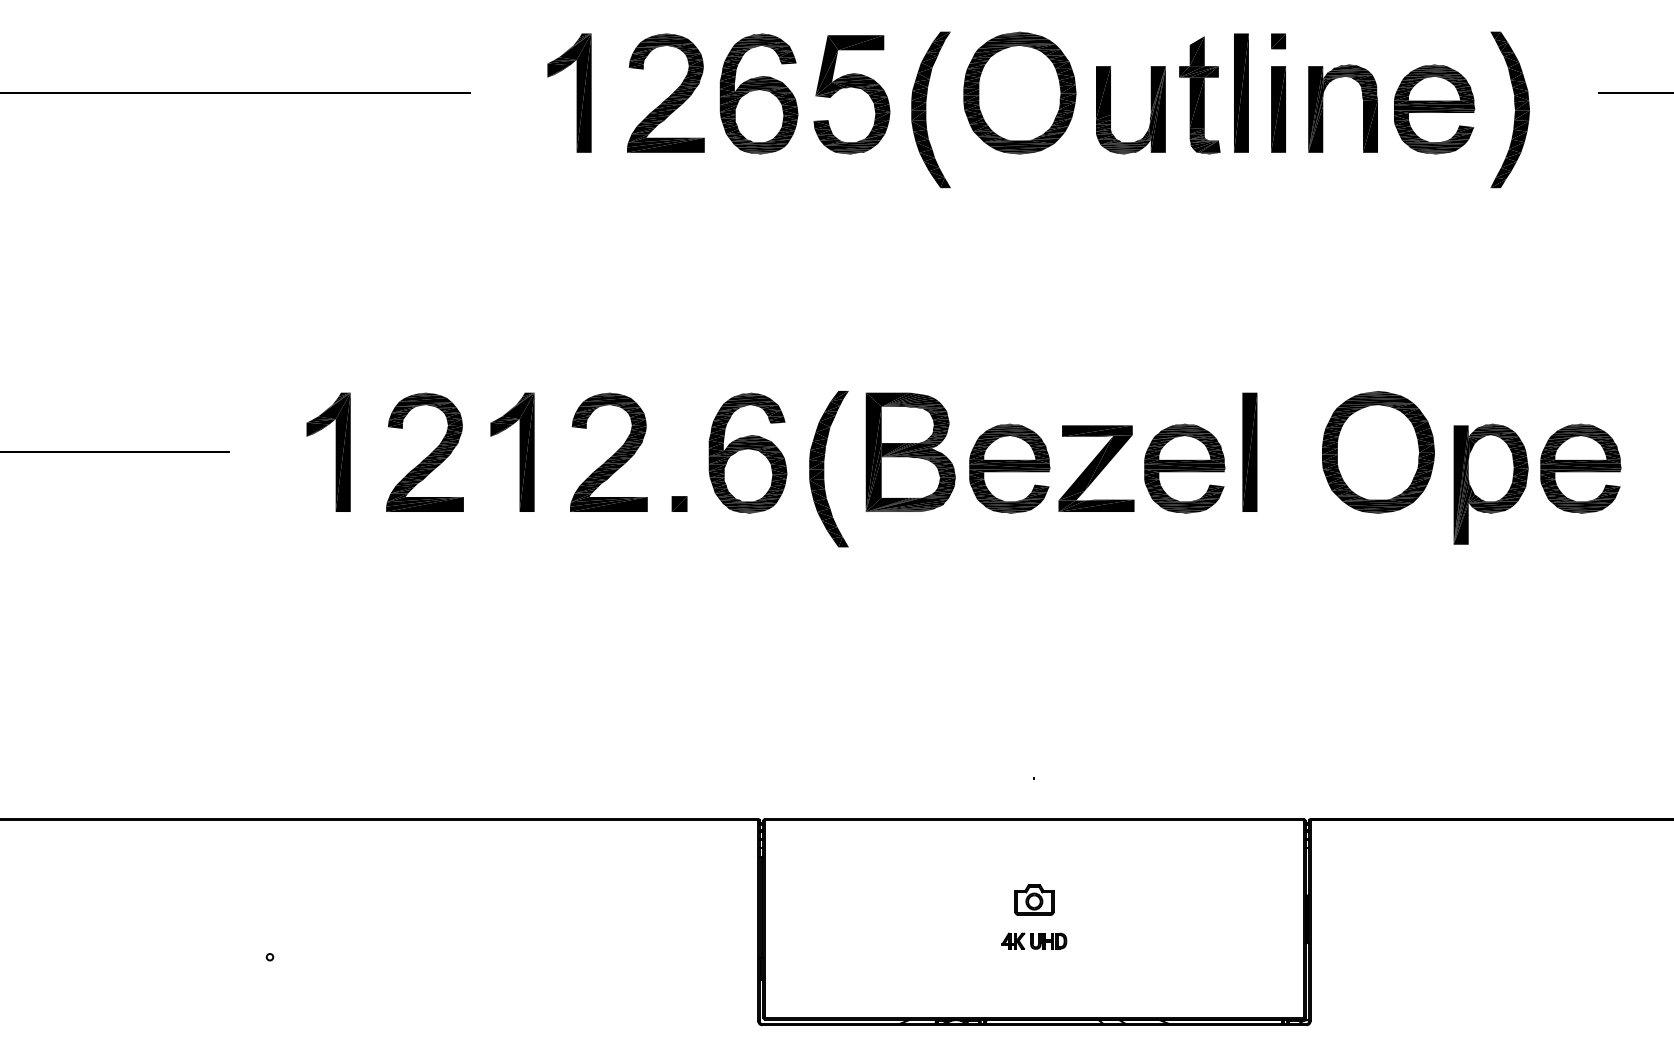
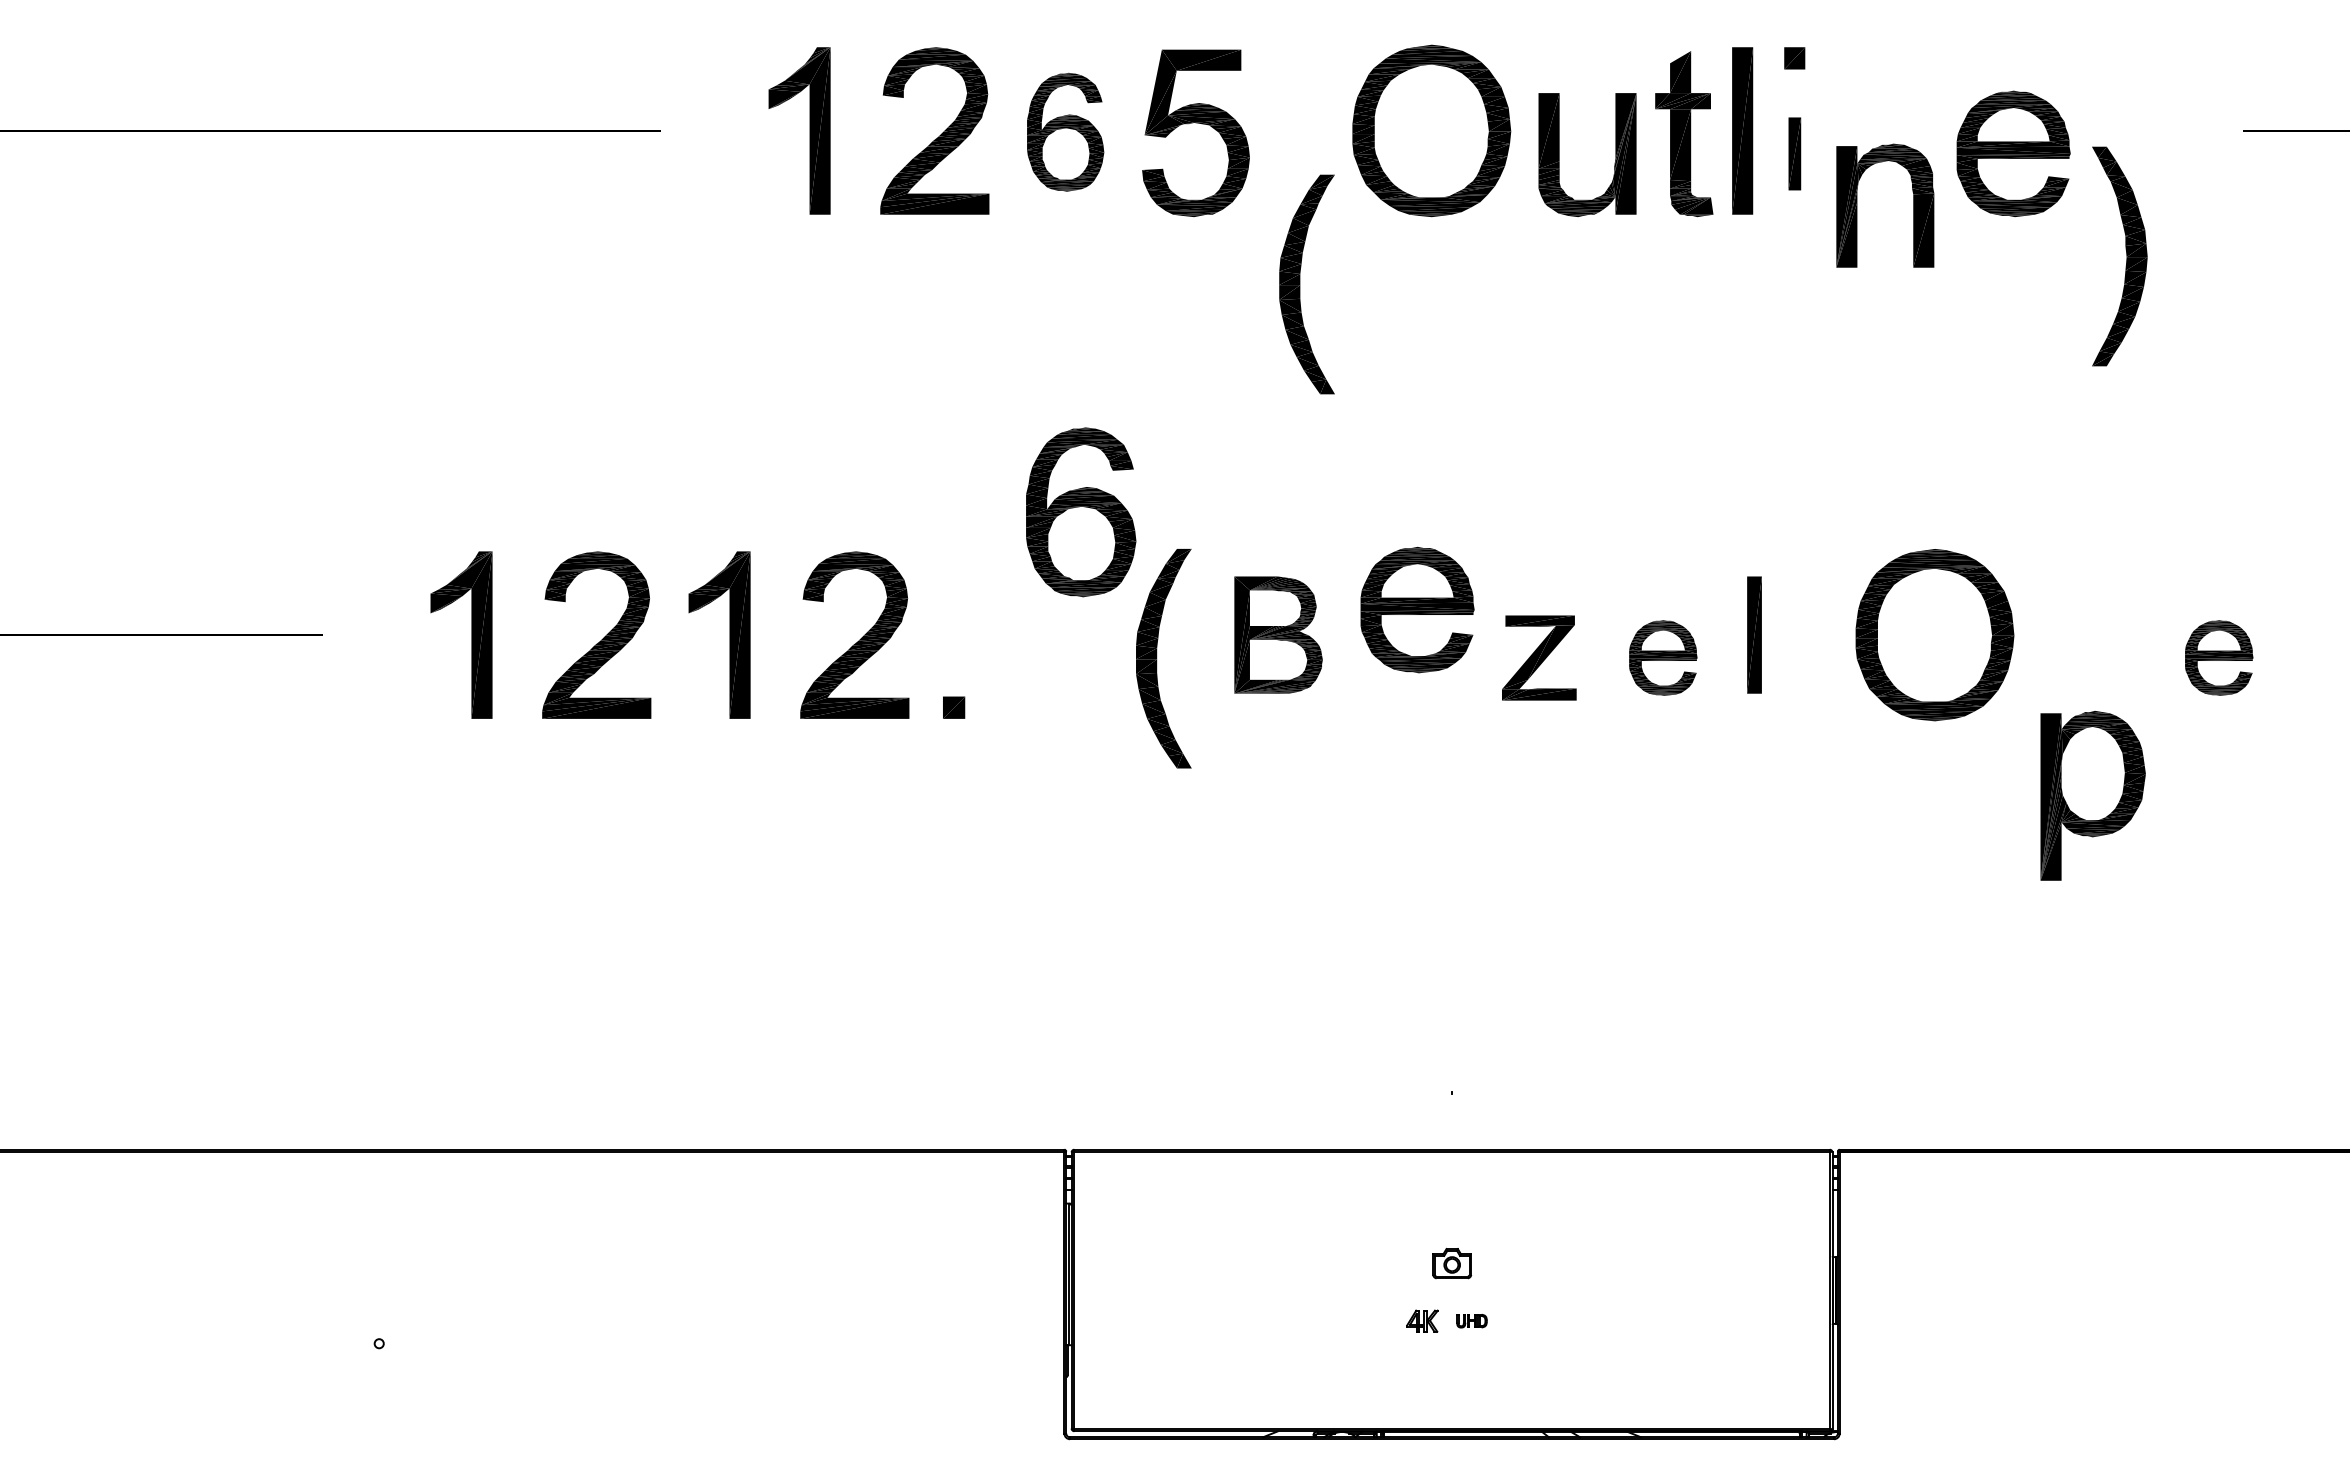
part: (758, 94) -> (1065, 132), size x0.7
part: (1323, 108) -> (1857, 205), moved
part: (930, 109) -> (1306, 284), moved
part: (1278, 109) -> (1794, 153), size x0.6
part: (1514, 109) -> (2126, 256), moved
part: (910, 451) -> (1278, 634), size x0.7
part: (1249, 451) -> (1754, 634), size x0.7
part: (748, 453) -> (1081, 512), moved
part: (1009, 468) -> (1417, 609), moved
part: (1096, 468) -> (1539, 657), size x0.7
part: (1185, 468) -> (1663, 657), size x0.6
part: (1581, 468) -> (2219, 657), size x0.6
part: (1490, 483) -> (2092, 795), moved
part: (1034, 900) -> (1452, 1263), size x0.7
part: (1048, 940) -> (1471, 1320), size x0.6

